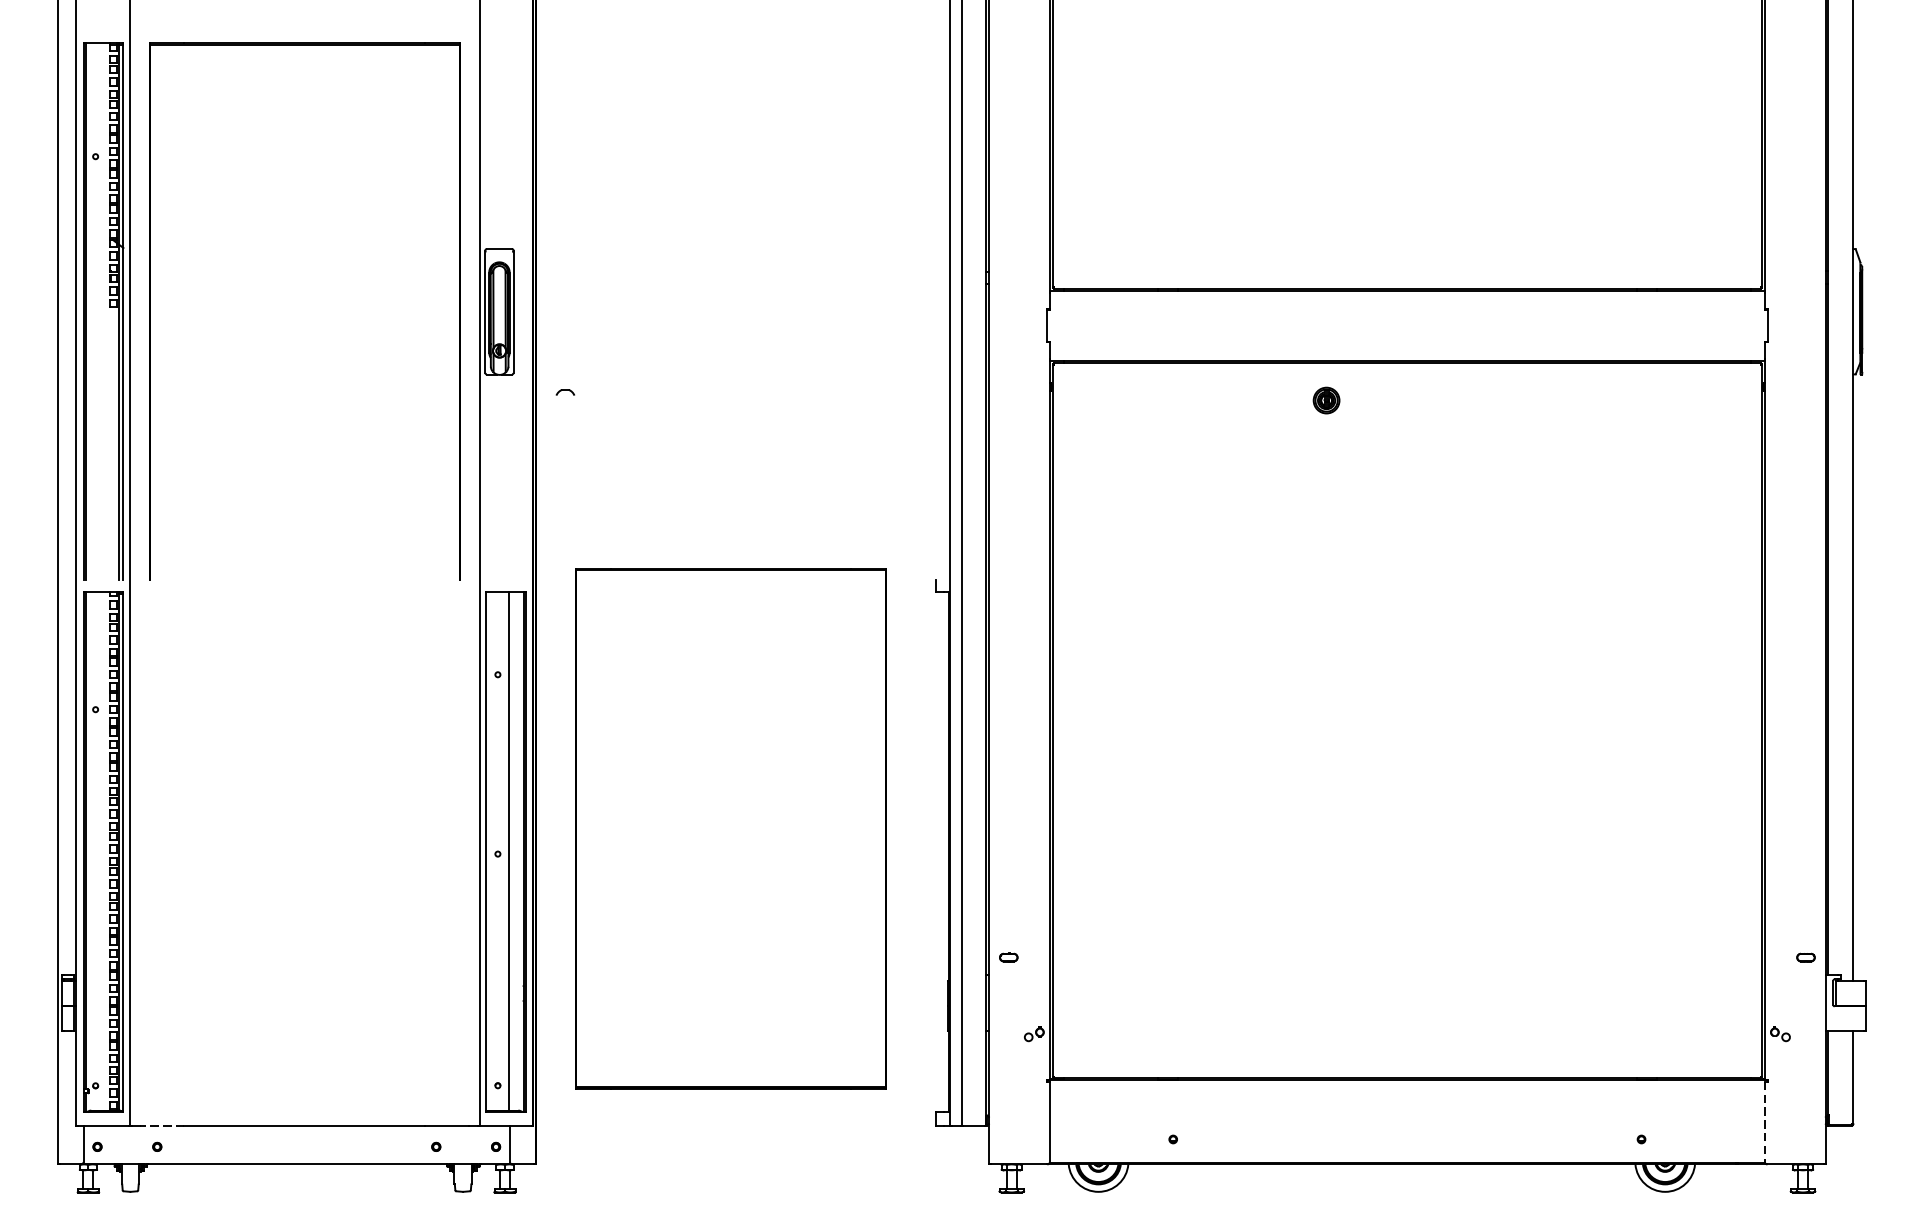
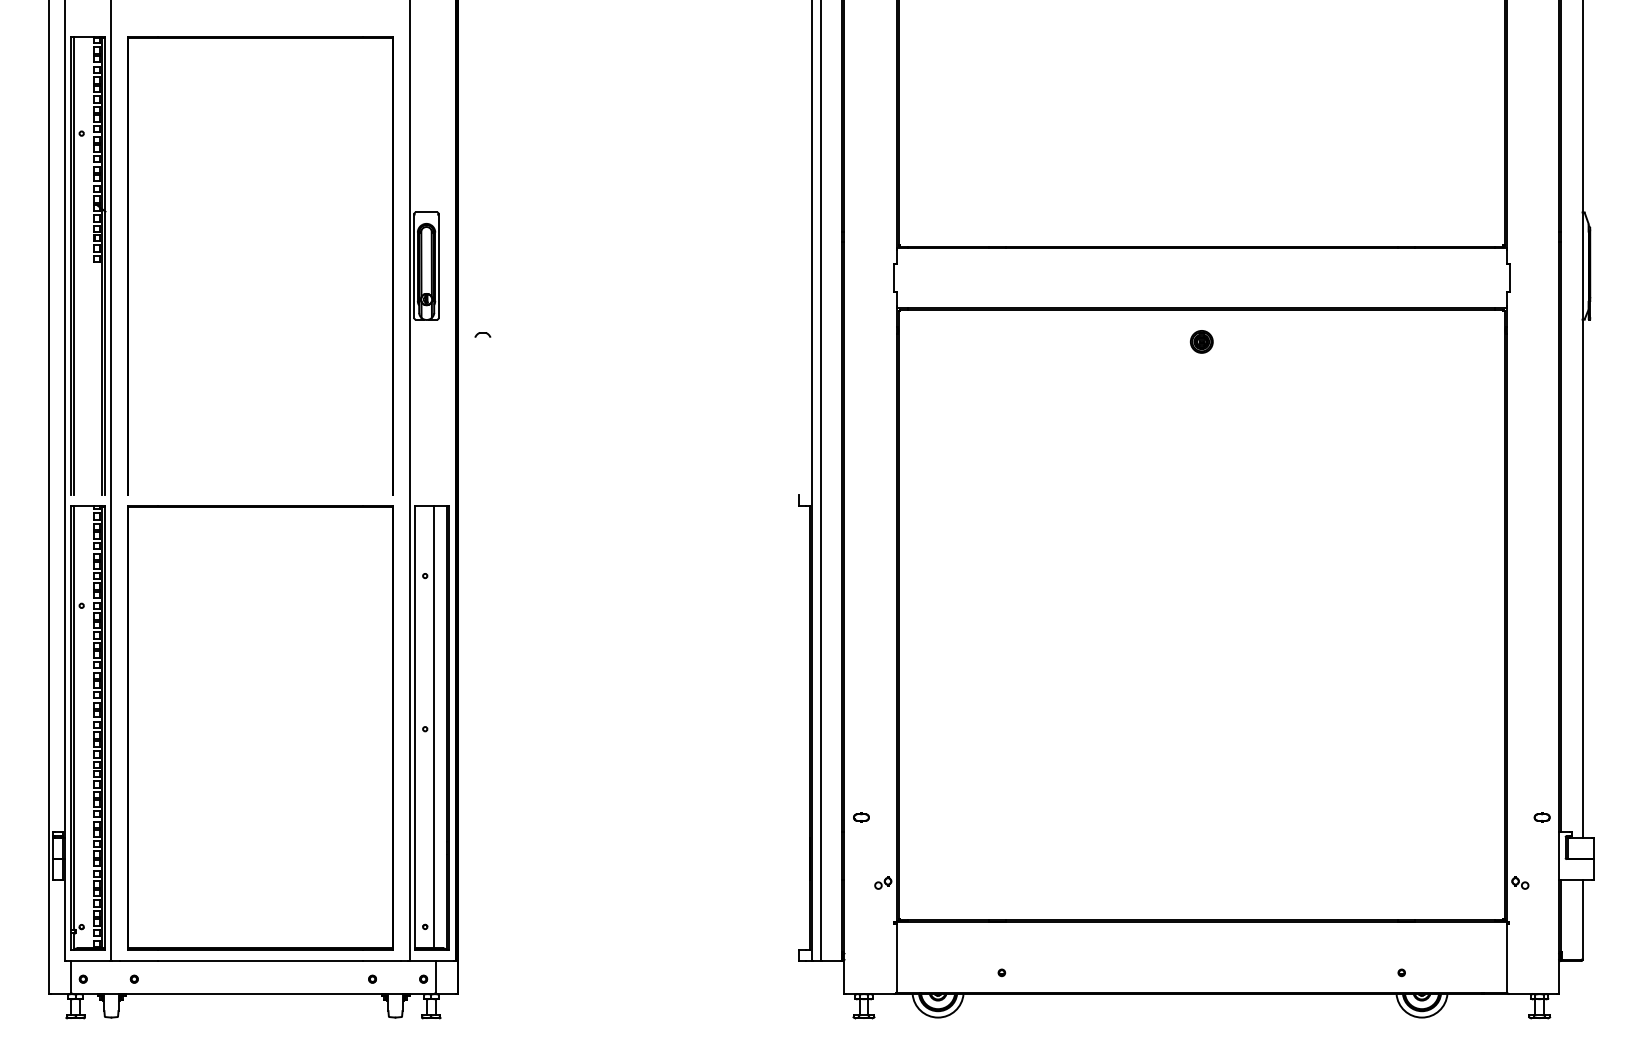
part: (1326, 400) -> (1201, 341), moved
part: (731, 828) -> (260, 727), moved
line: (1765, 1122) -> (1507, 958), dashed -> solid
line: (162, 1125) -> (138, 960), dashed -> solid

